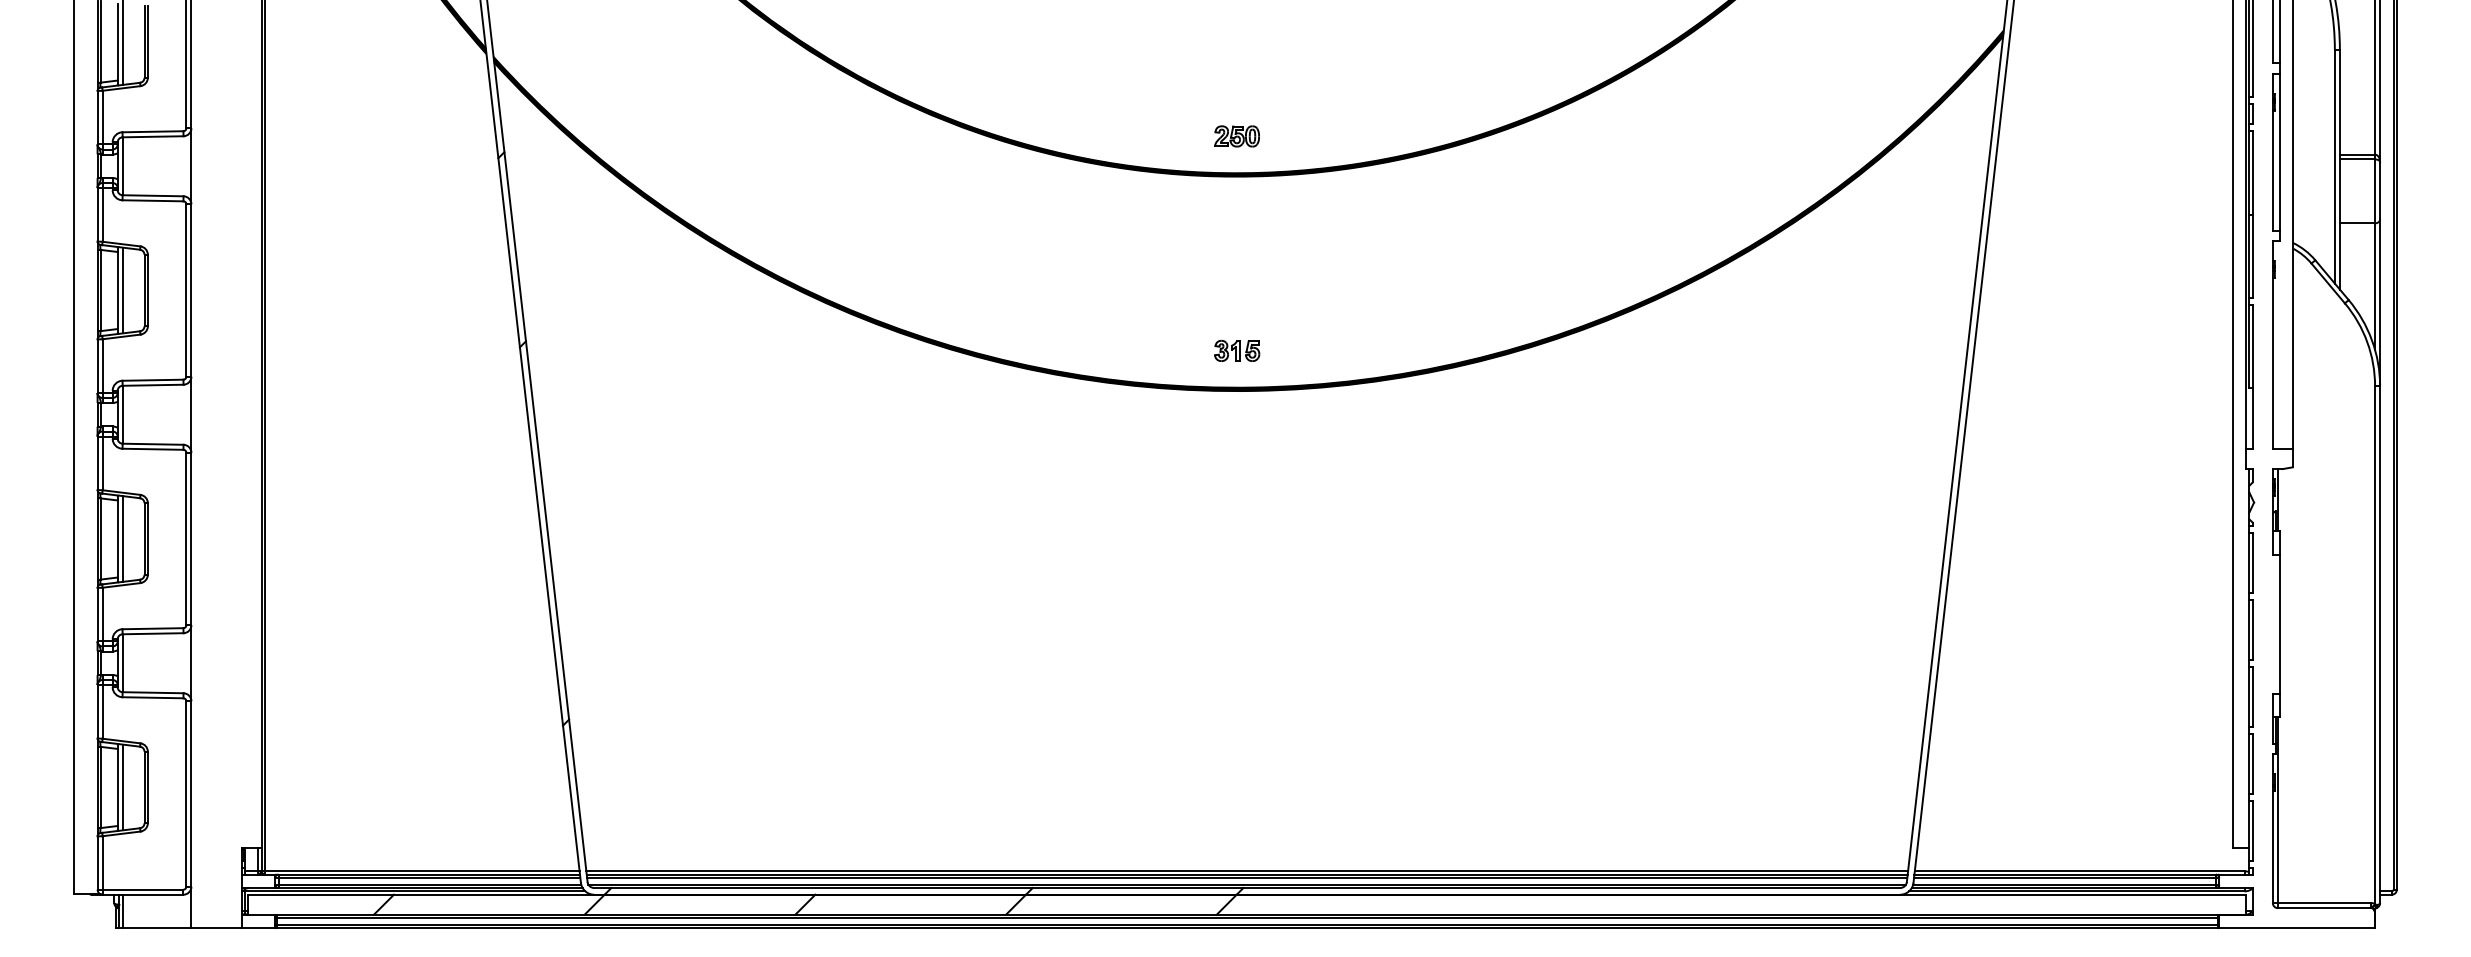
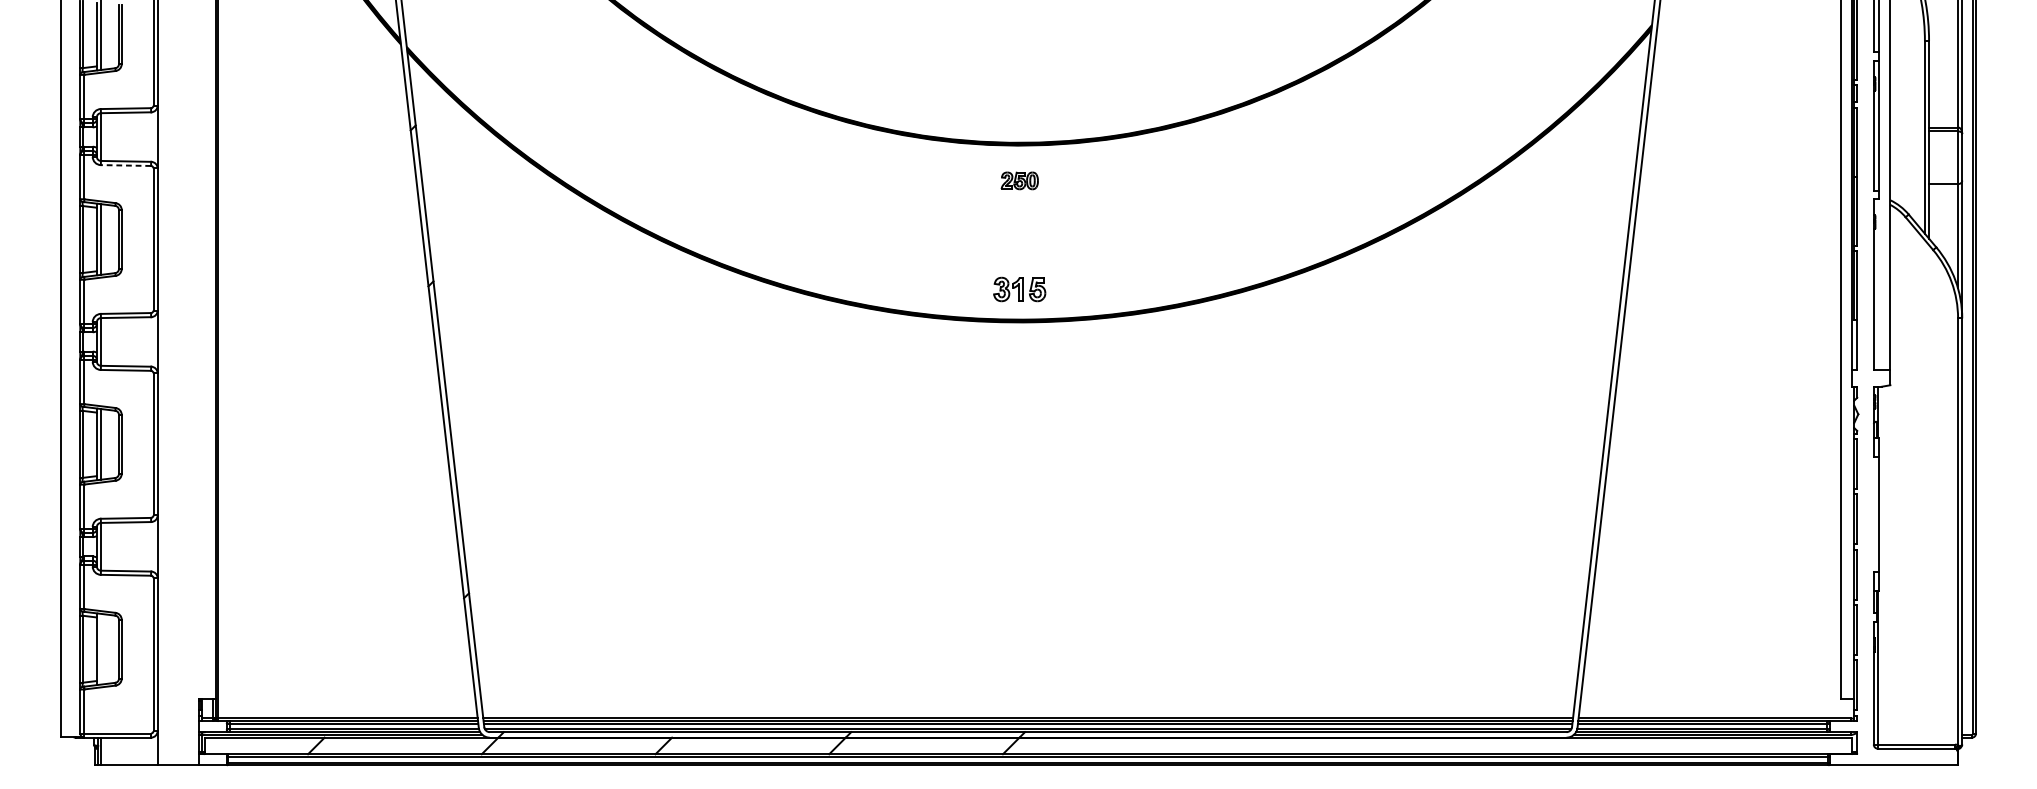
part: (1236, 136) -> (1019, 180), moved
line: (152, 200) -> (125, 165), solid -> dashed
part: (1237, 350) -> (1020, 288), size x1.4
line: (122, 787) -> (100, 649), removed

